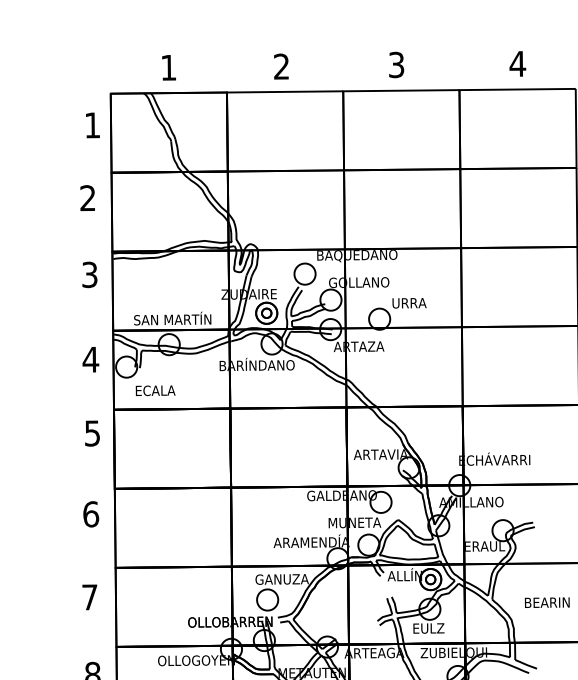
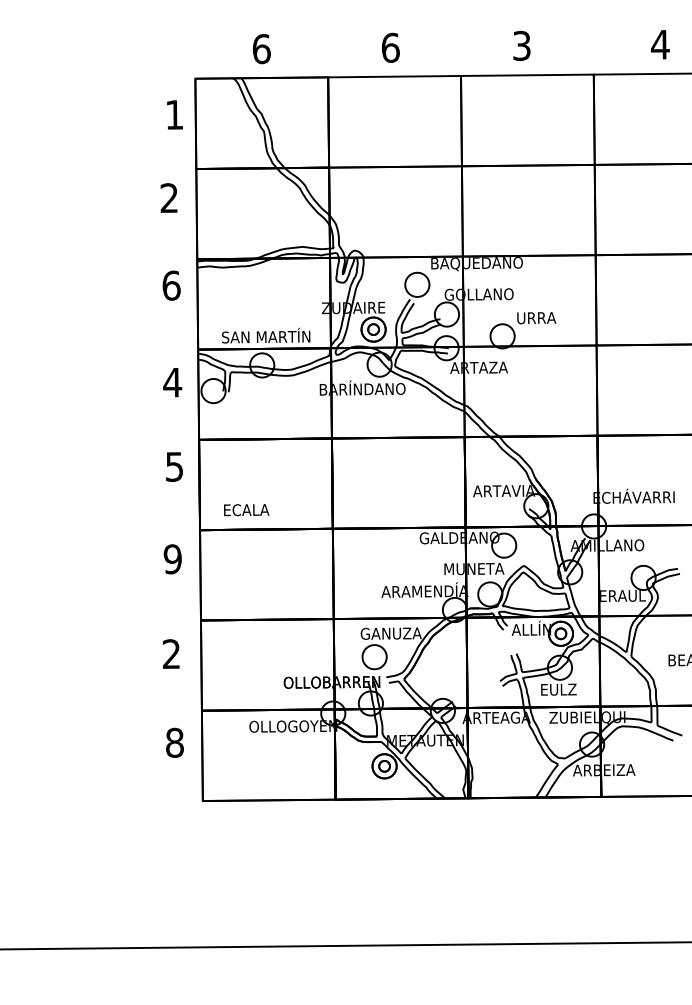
text: (281, 66) -> (390, 47), 2 -> 6
text: (168, 68) -> (261, 49), 1 -> 6
text: (89, 274) -> (171, 285), 3 -> 6
text: (155, 391) -> (246, 510), moved
text: (90, 514) -> (172, 559), 6 -> 9
text: (88, 596) -> (170, 653), 7 -> 2

